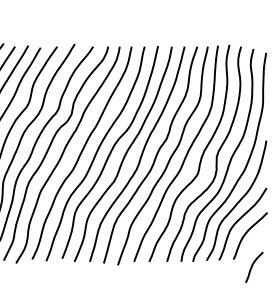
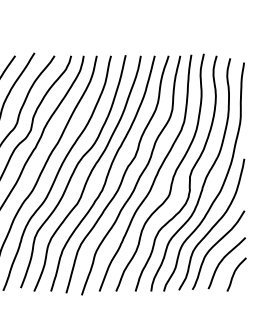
curve: (253, 265) -> (235, 272), moved

